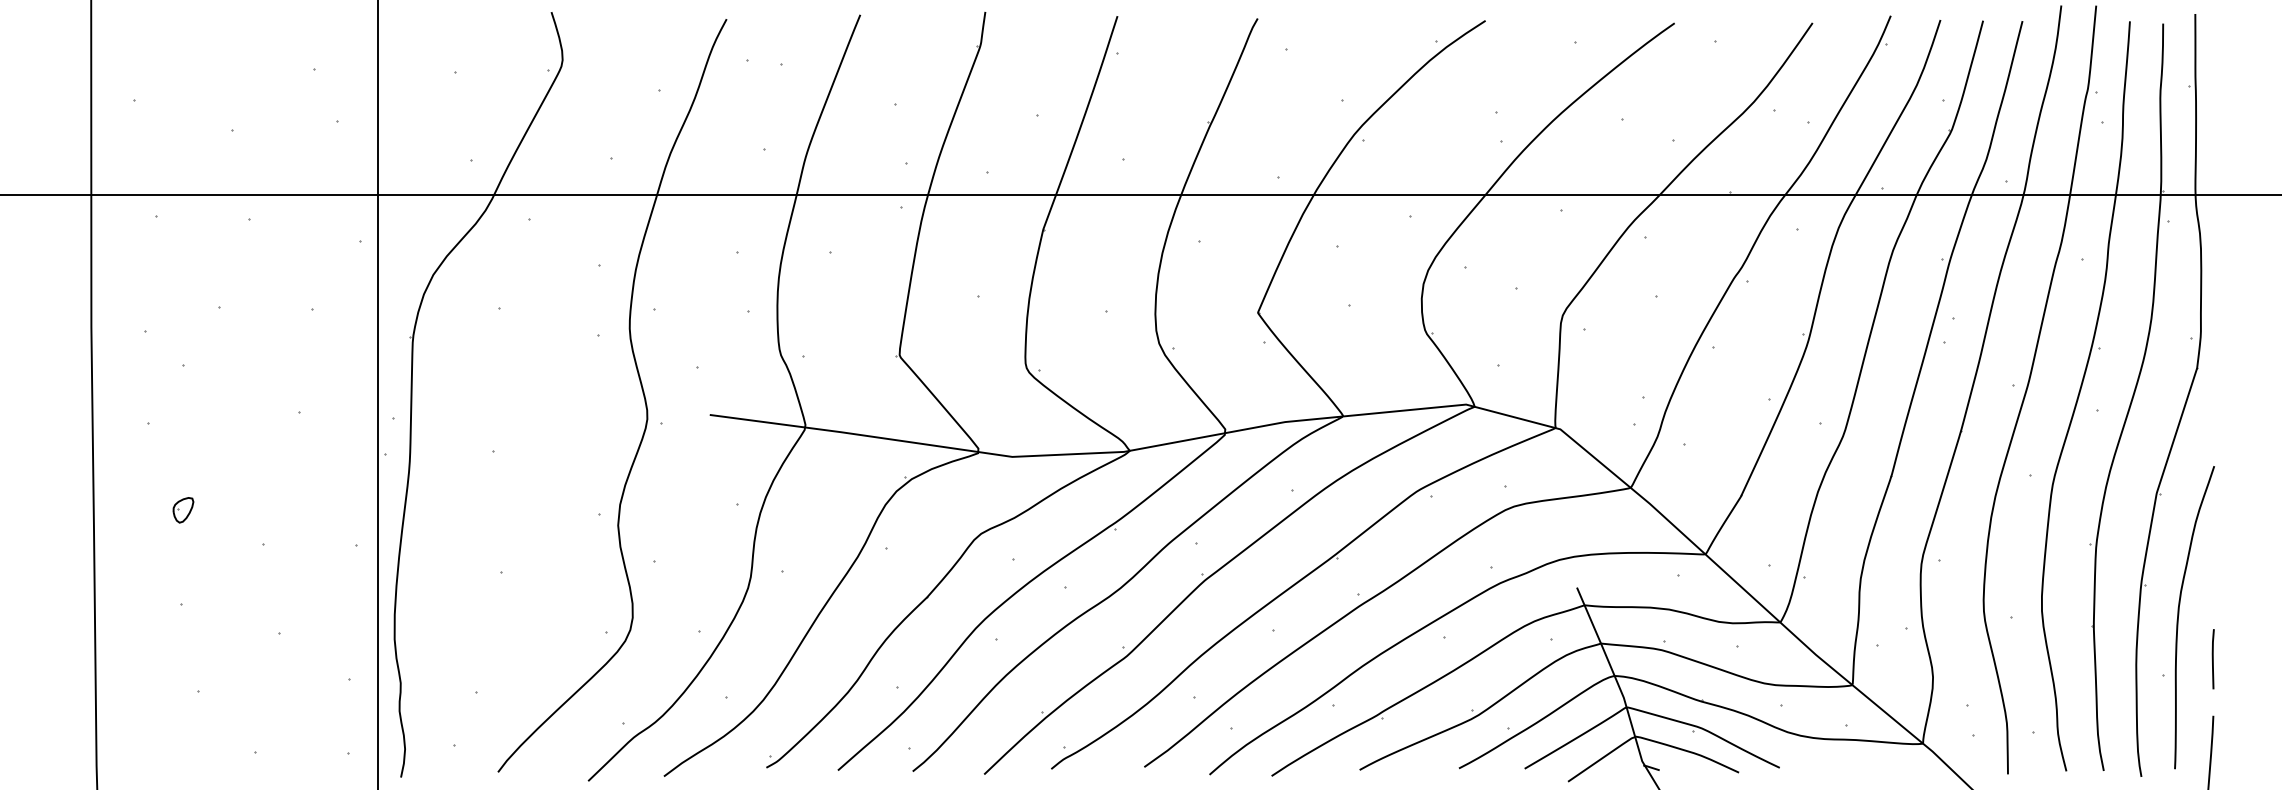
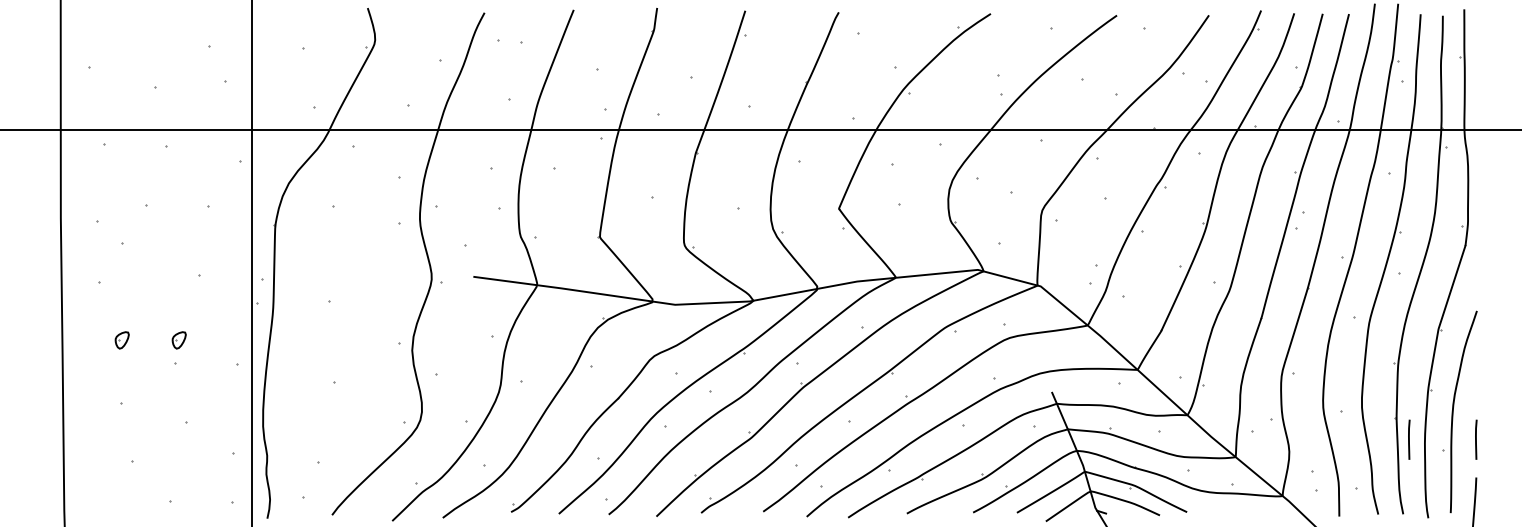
part: (267, 510) -> (178, 340), added
line: (2113, 658) -> (1409, 439), added

